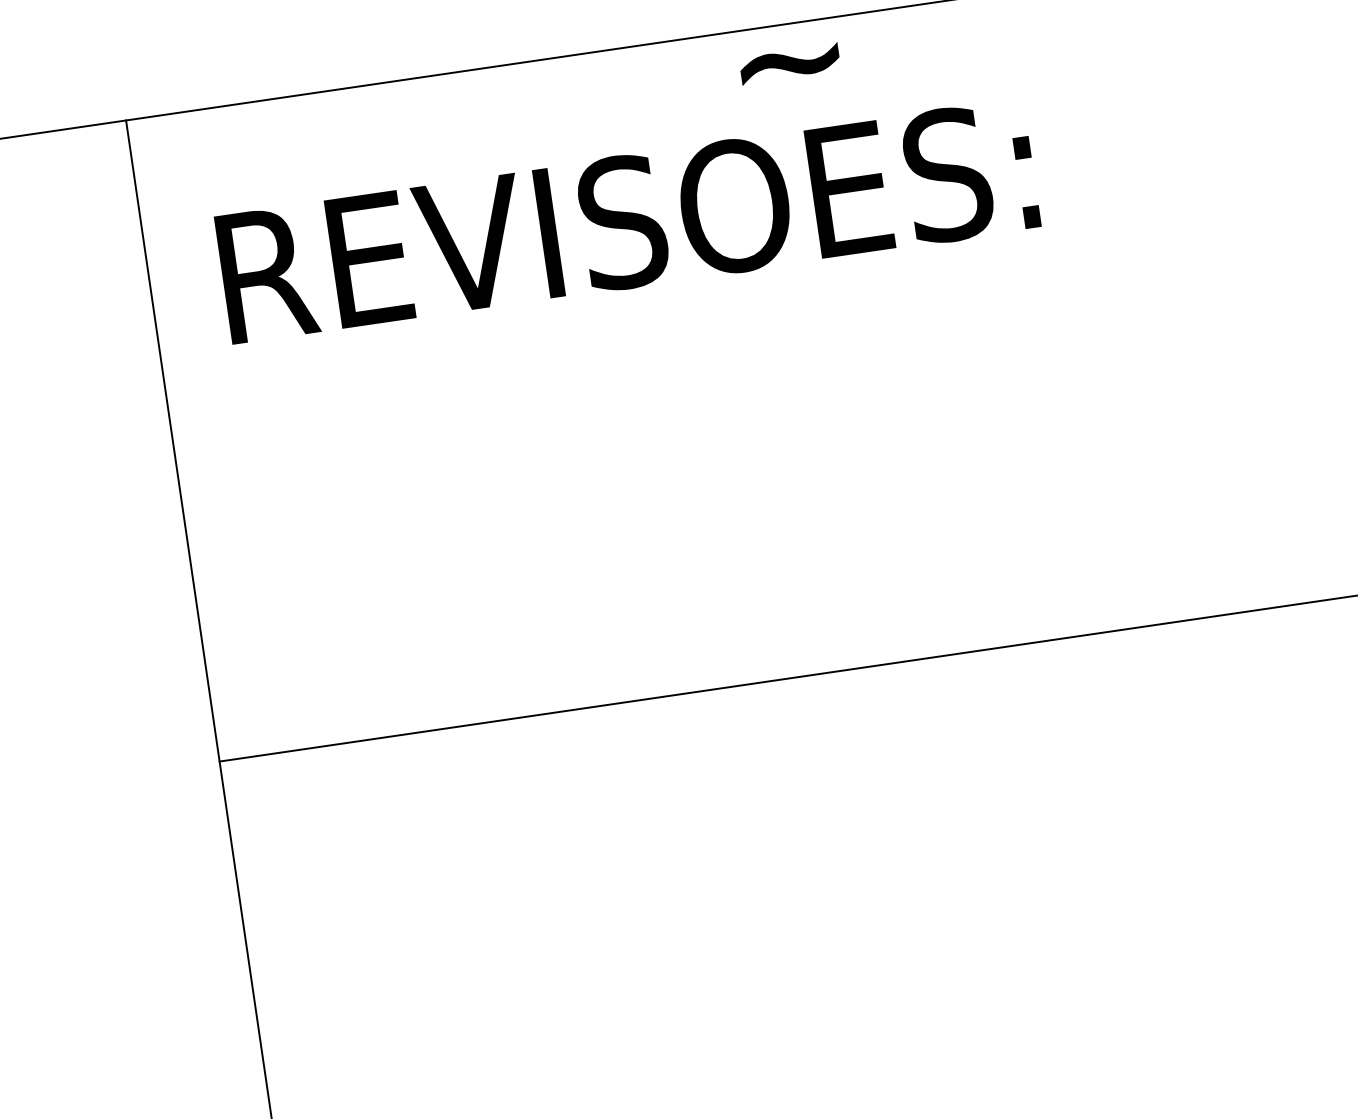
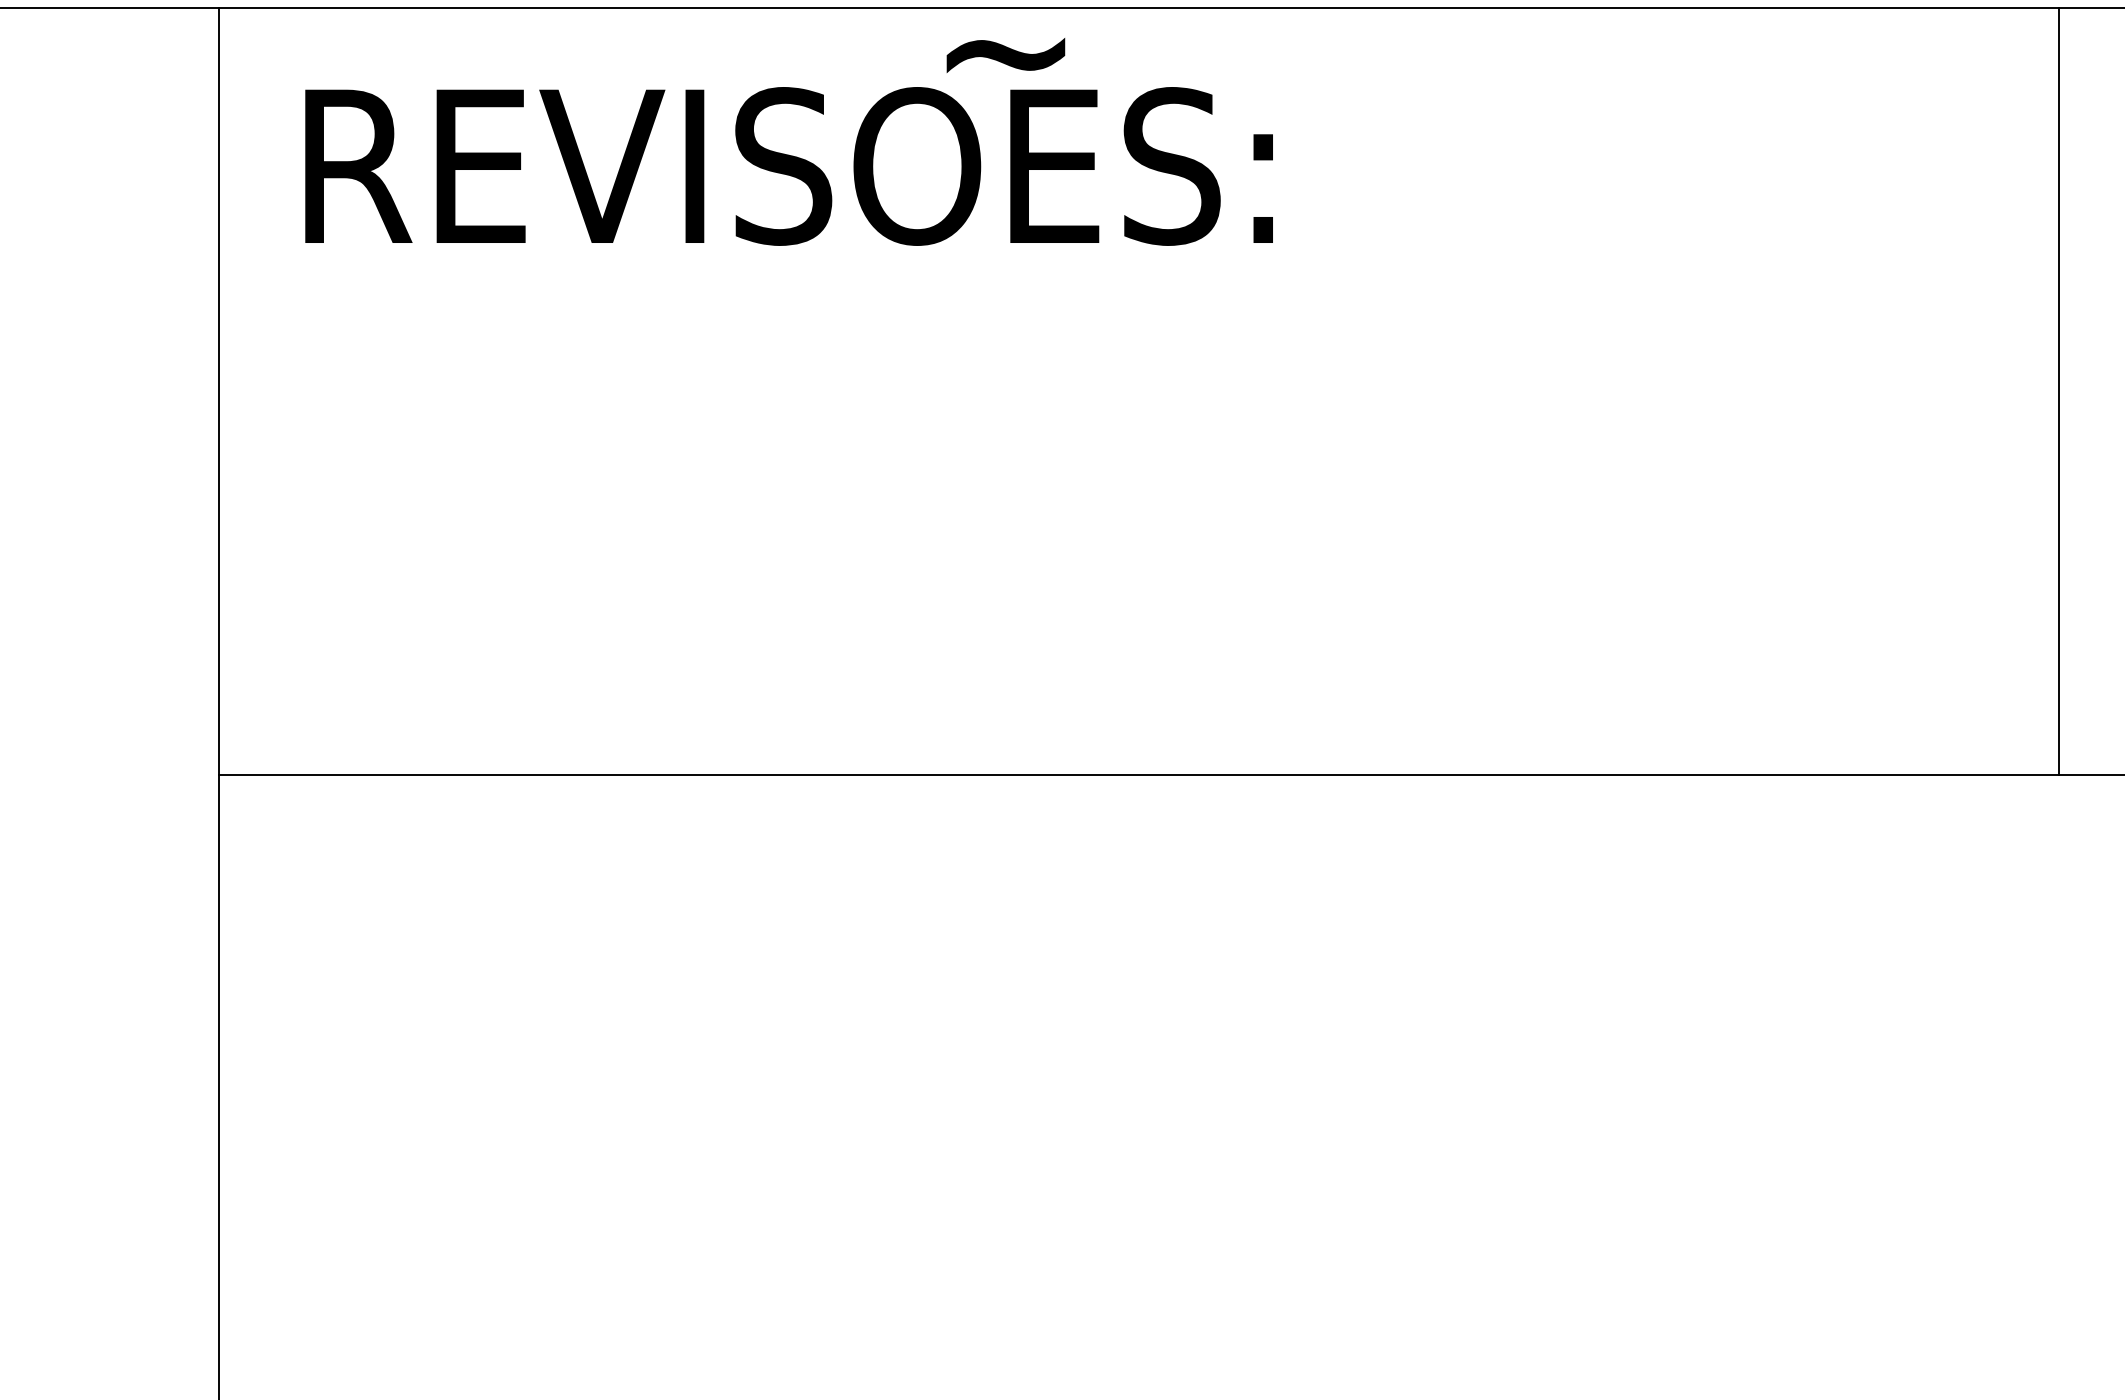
text: (627, 221) -> (788, 166), moved

